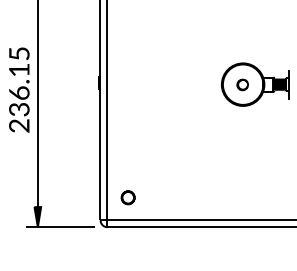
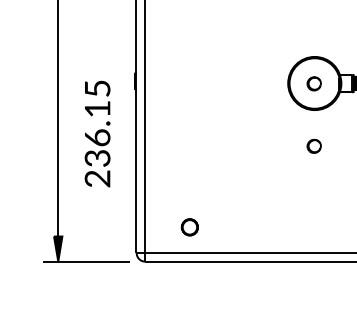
text: (19, 89) -> (97, 133), moved
part: (242, 134) -> (314, 145), added
circle: (127, 197) -> (189, 227), moved

